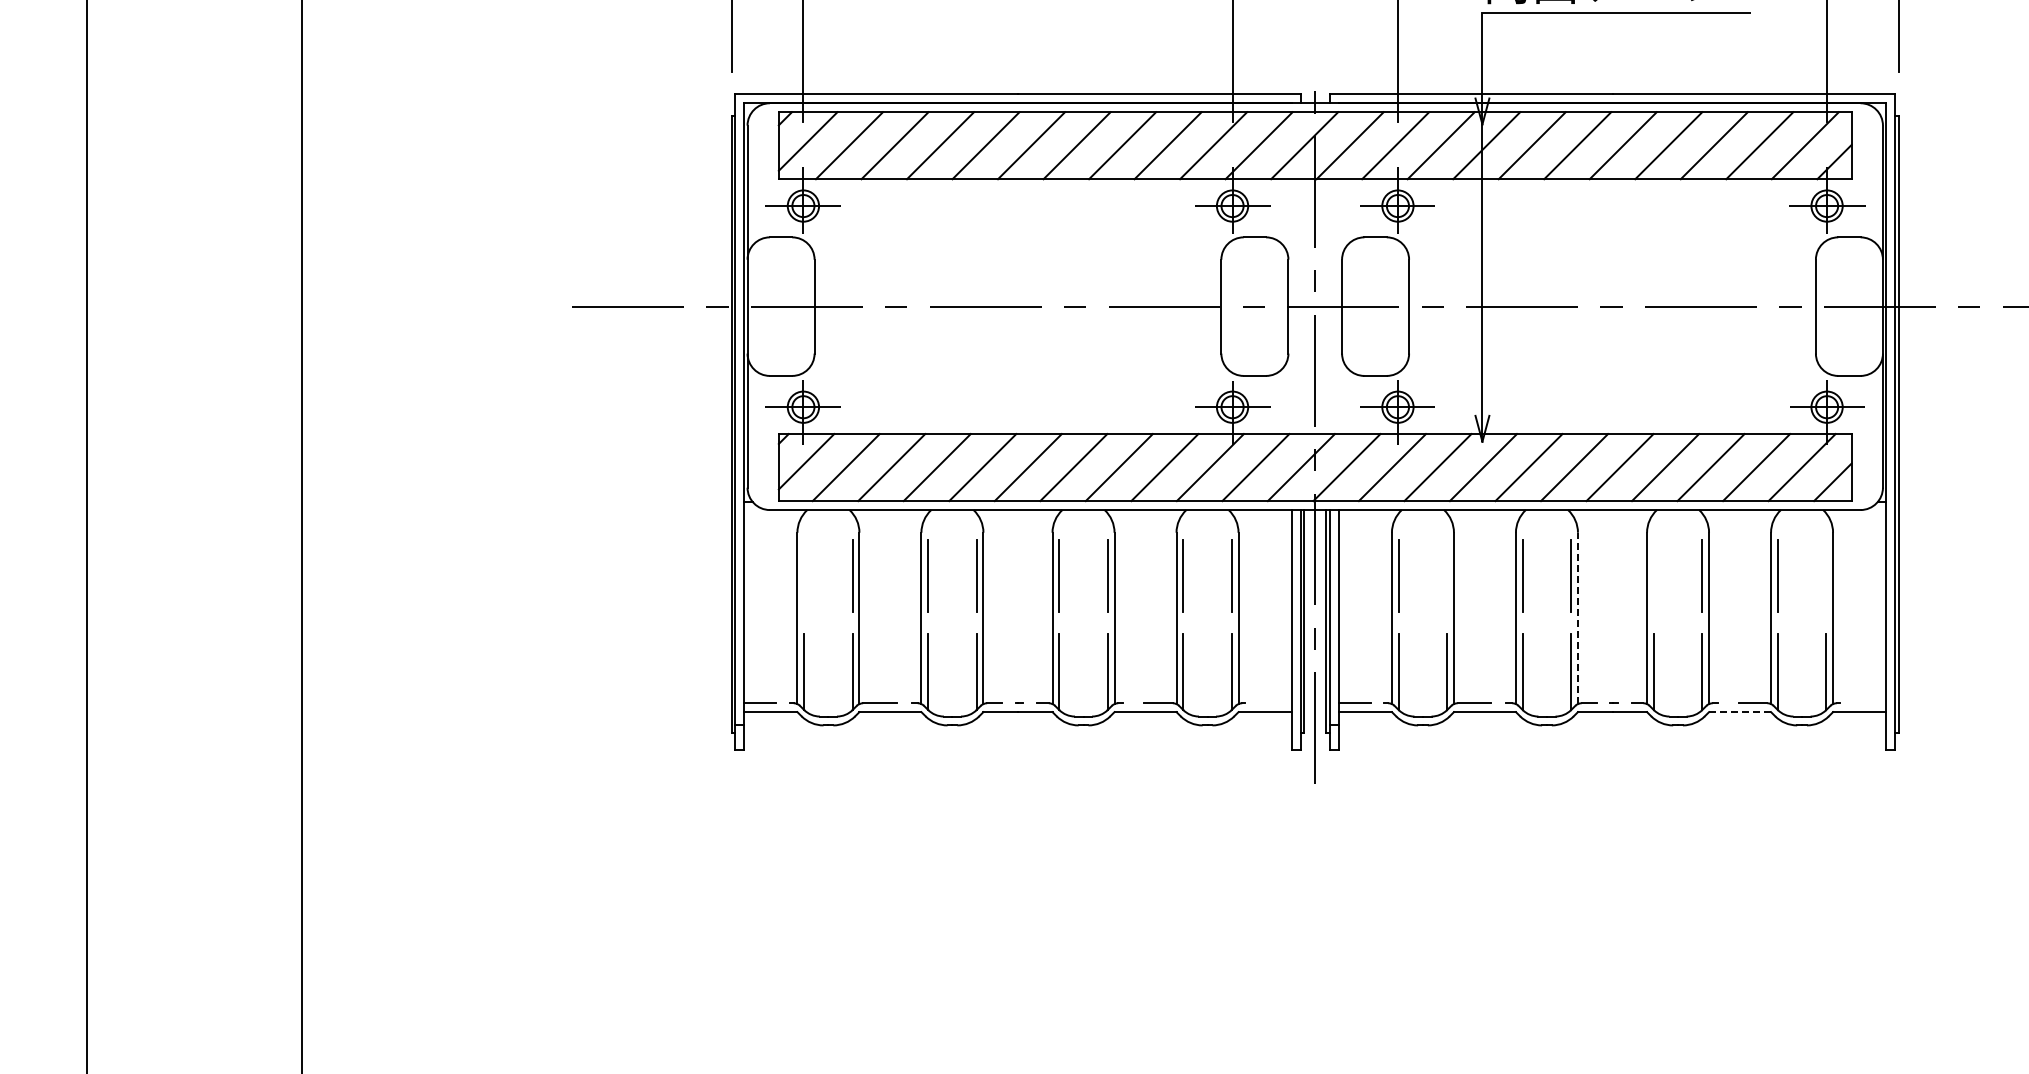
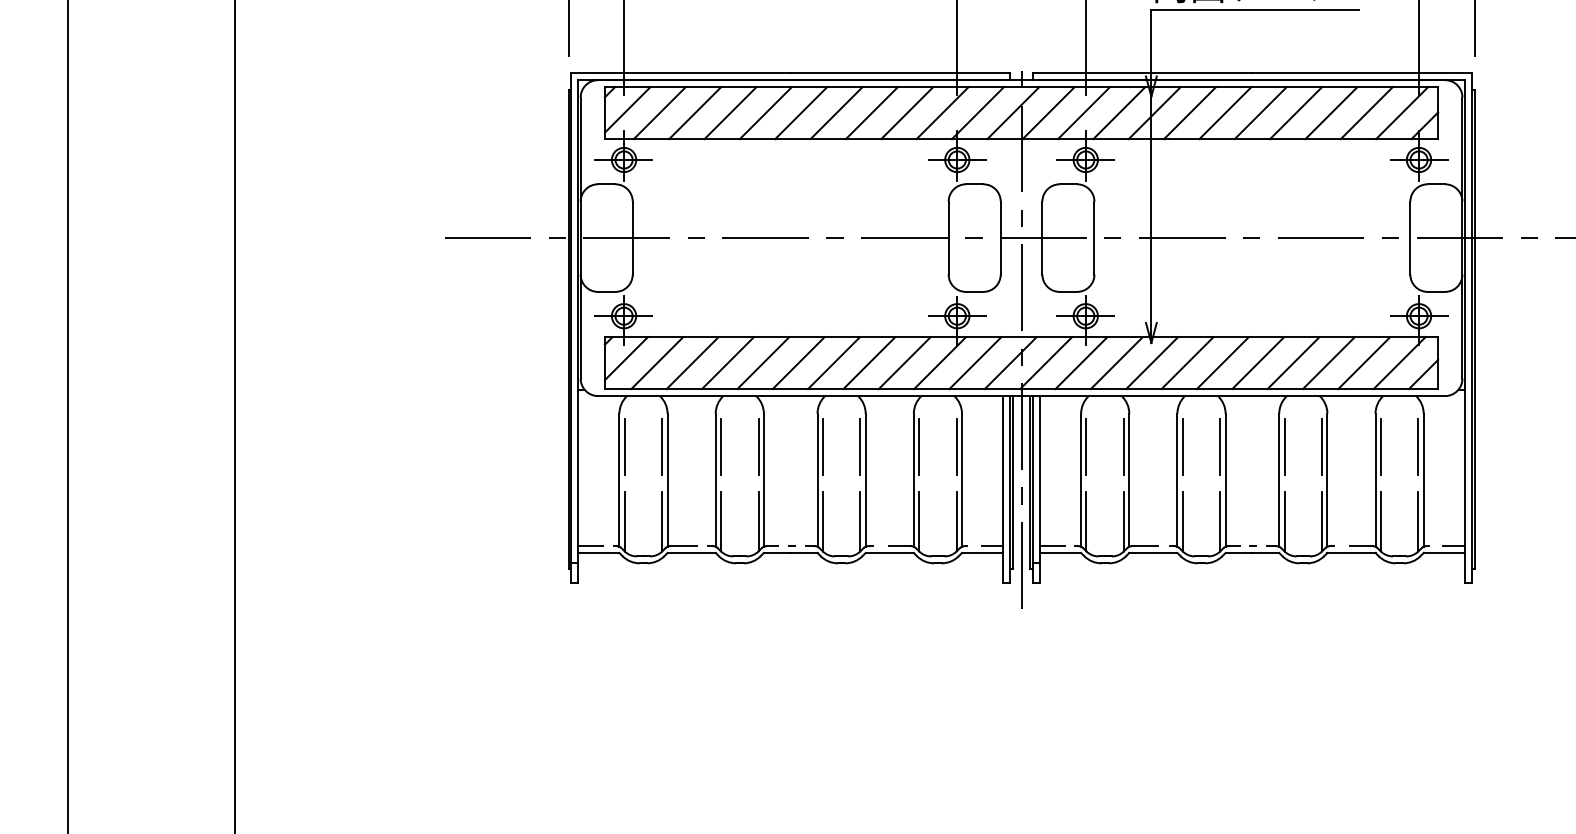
line: (804, 575) -> (624, 446), added
line: (1447, 575) -> (1124, 446), added
line: (1653, 575) -> (1284, 446), added
line: (1826, 575) -> (1418, 446), added
line: (1577, 618) -> (1225, 480), dashed -> solid
line: (1277, 703) -> (992, 546), added
line: (1872, 703) -> (1454, 546), added
line: (1740, 712) -> (1351, 553), dashed -> solid

